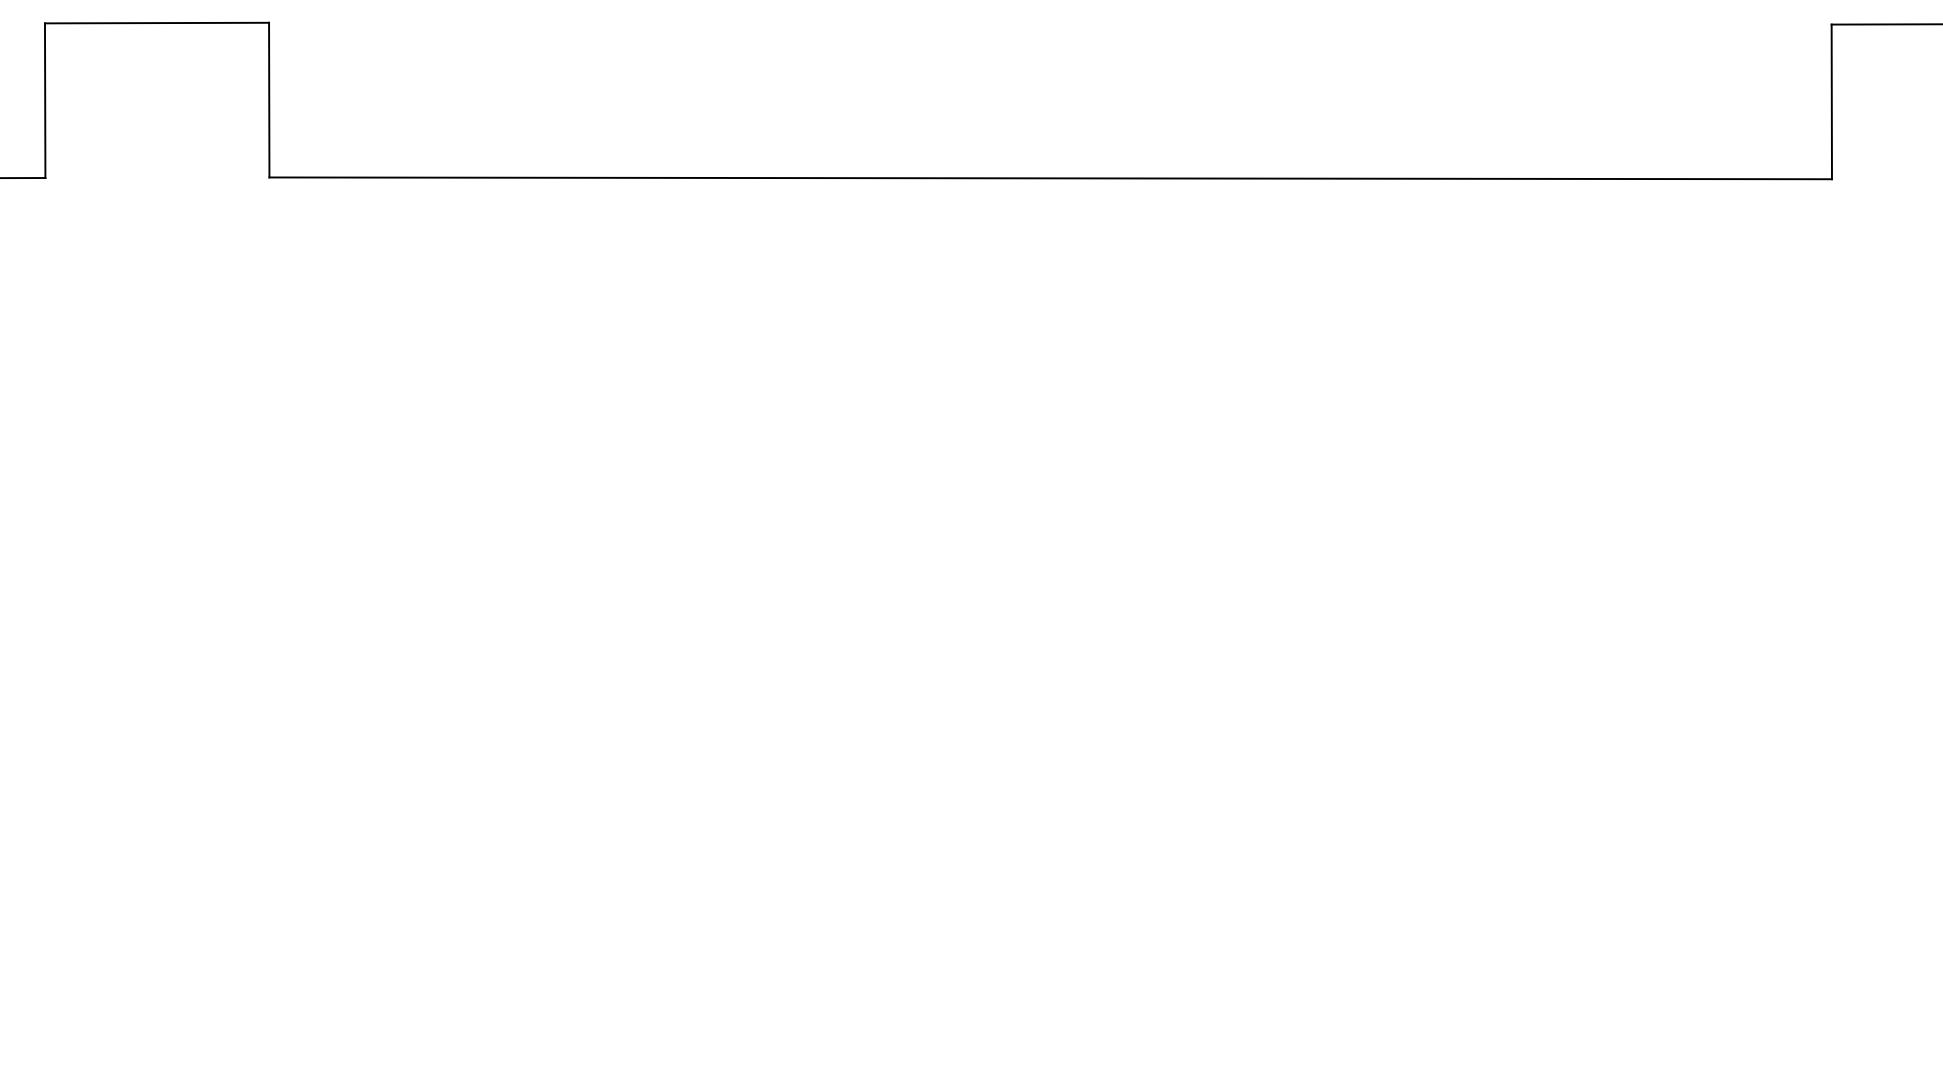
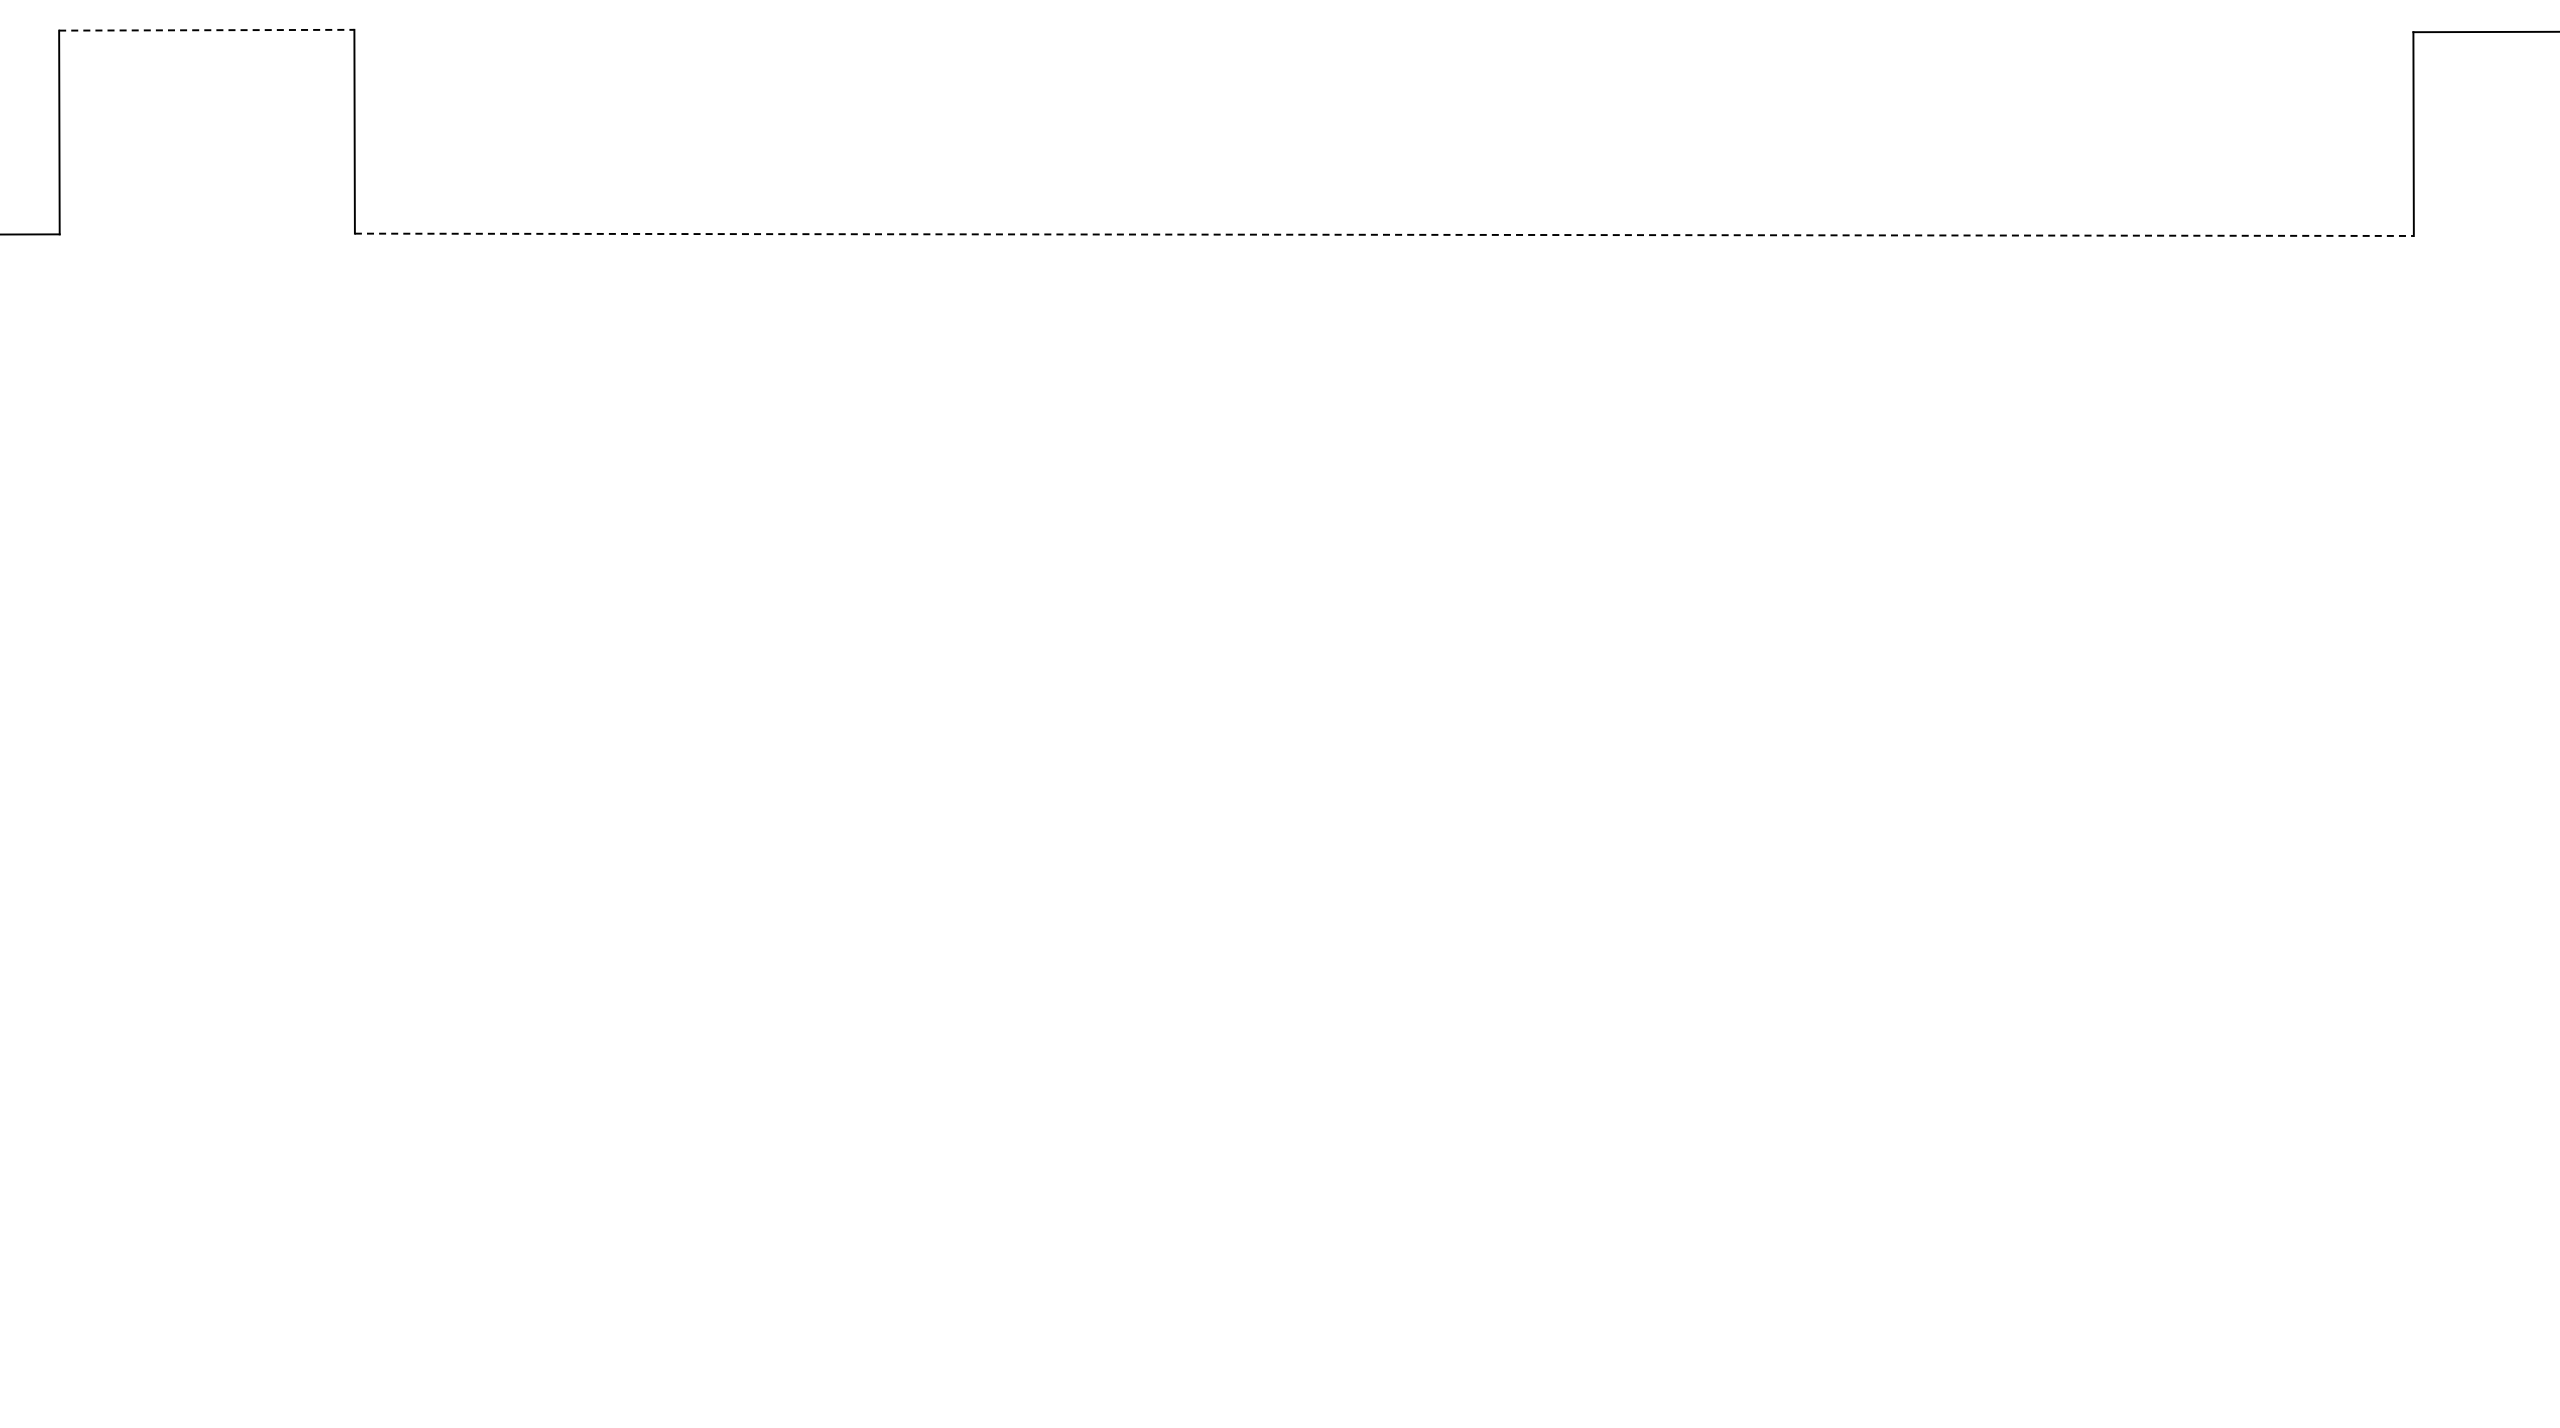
line: (156, 23) -> (206, 30), solid -> dashed
line: (1050, 178) -> (1384, 234), solid -> dashed

